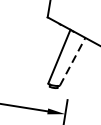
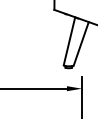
line: (72, 61) -> (81, 43), dashed -> solid

